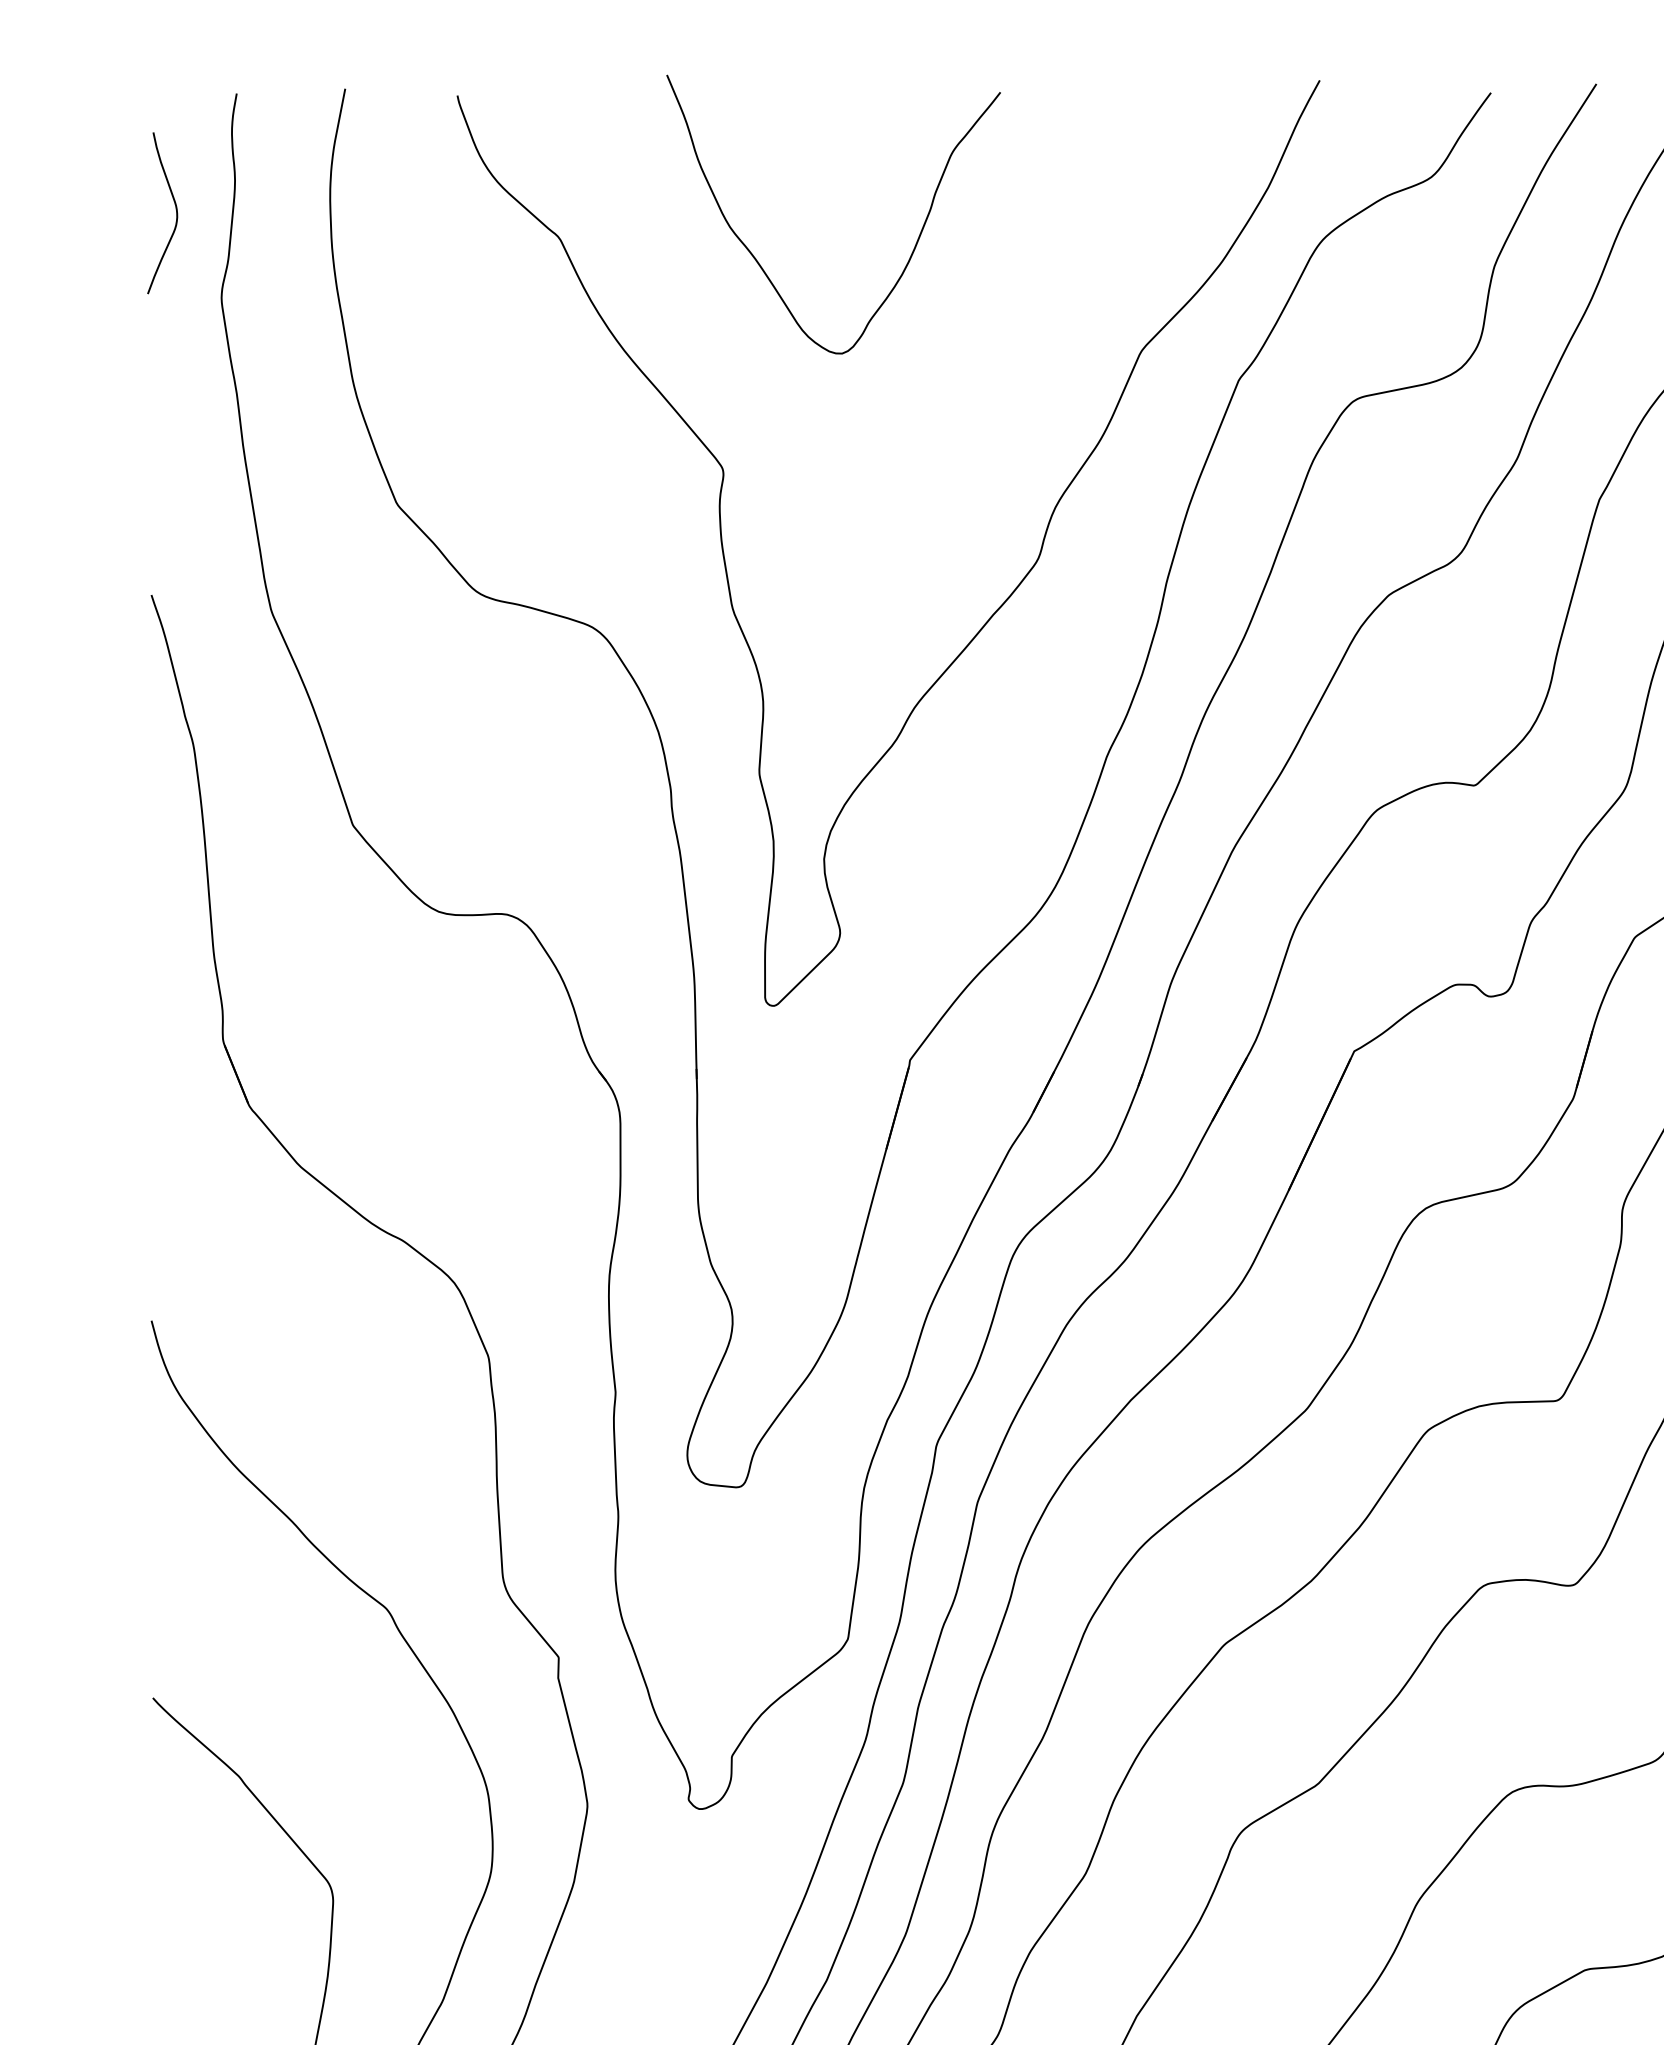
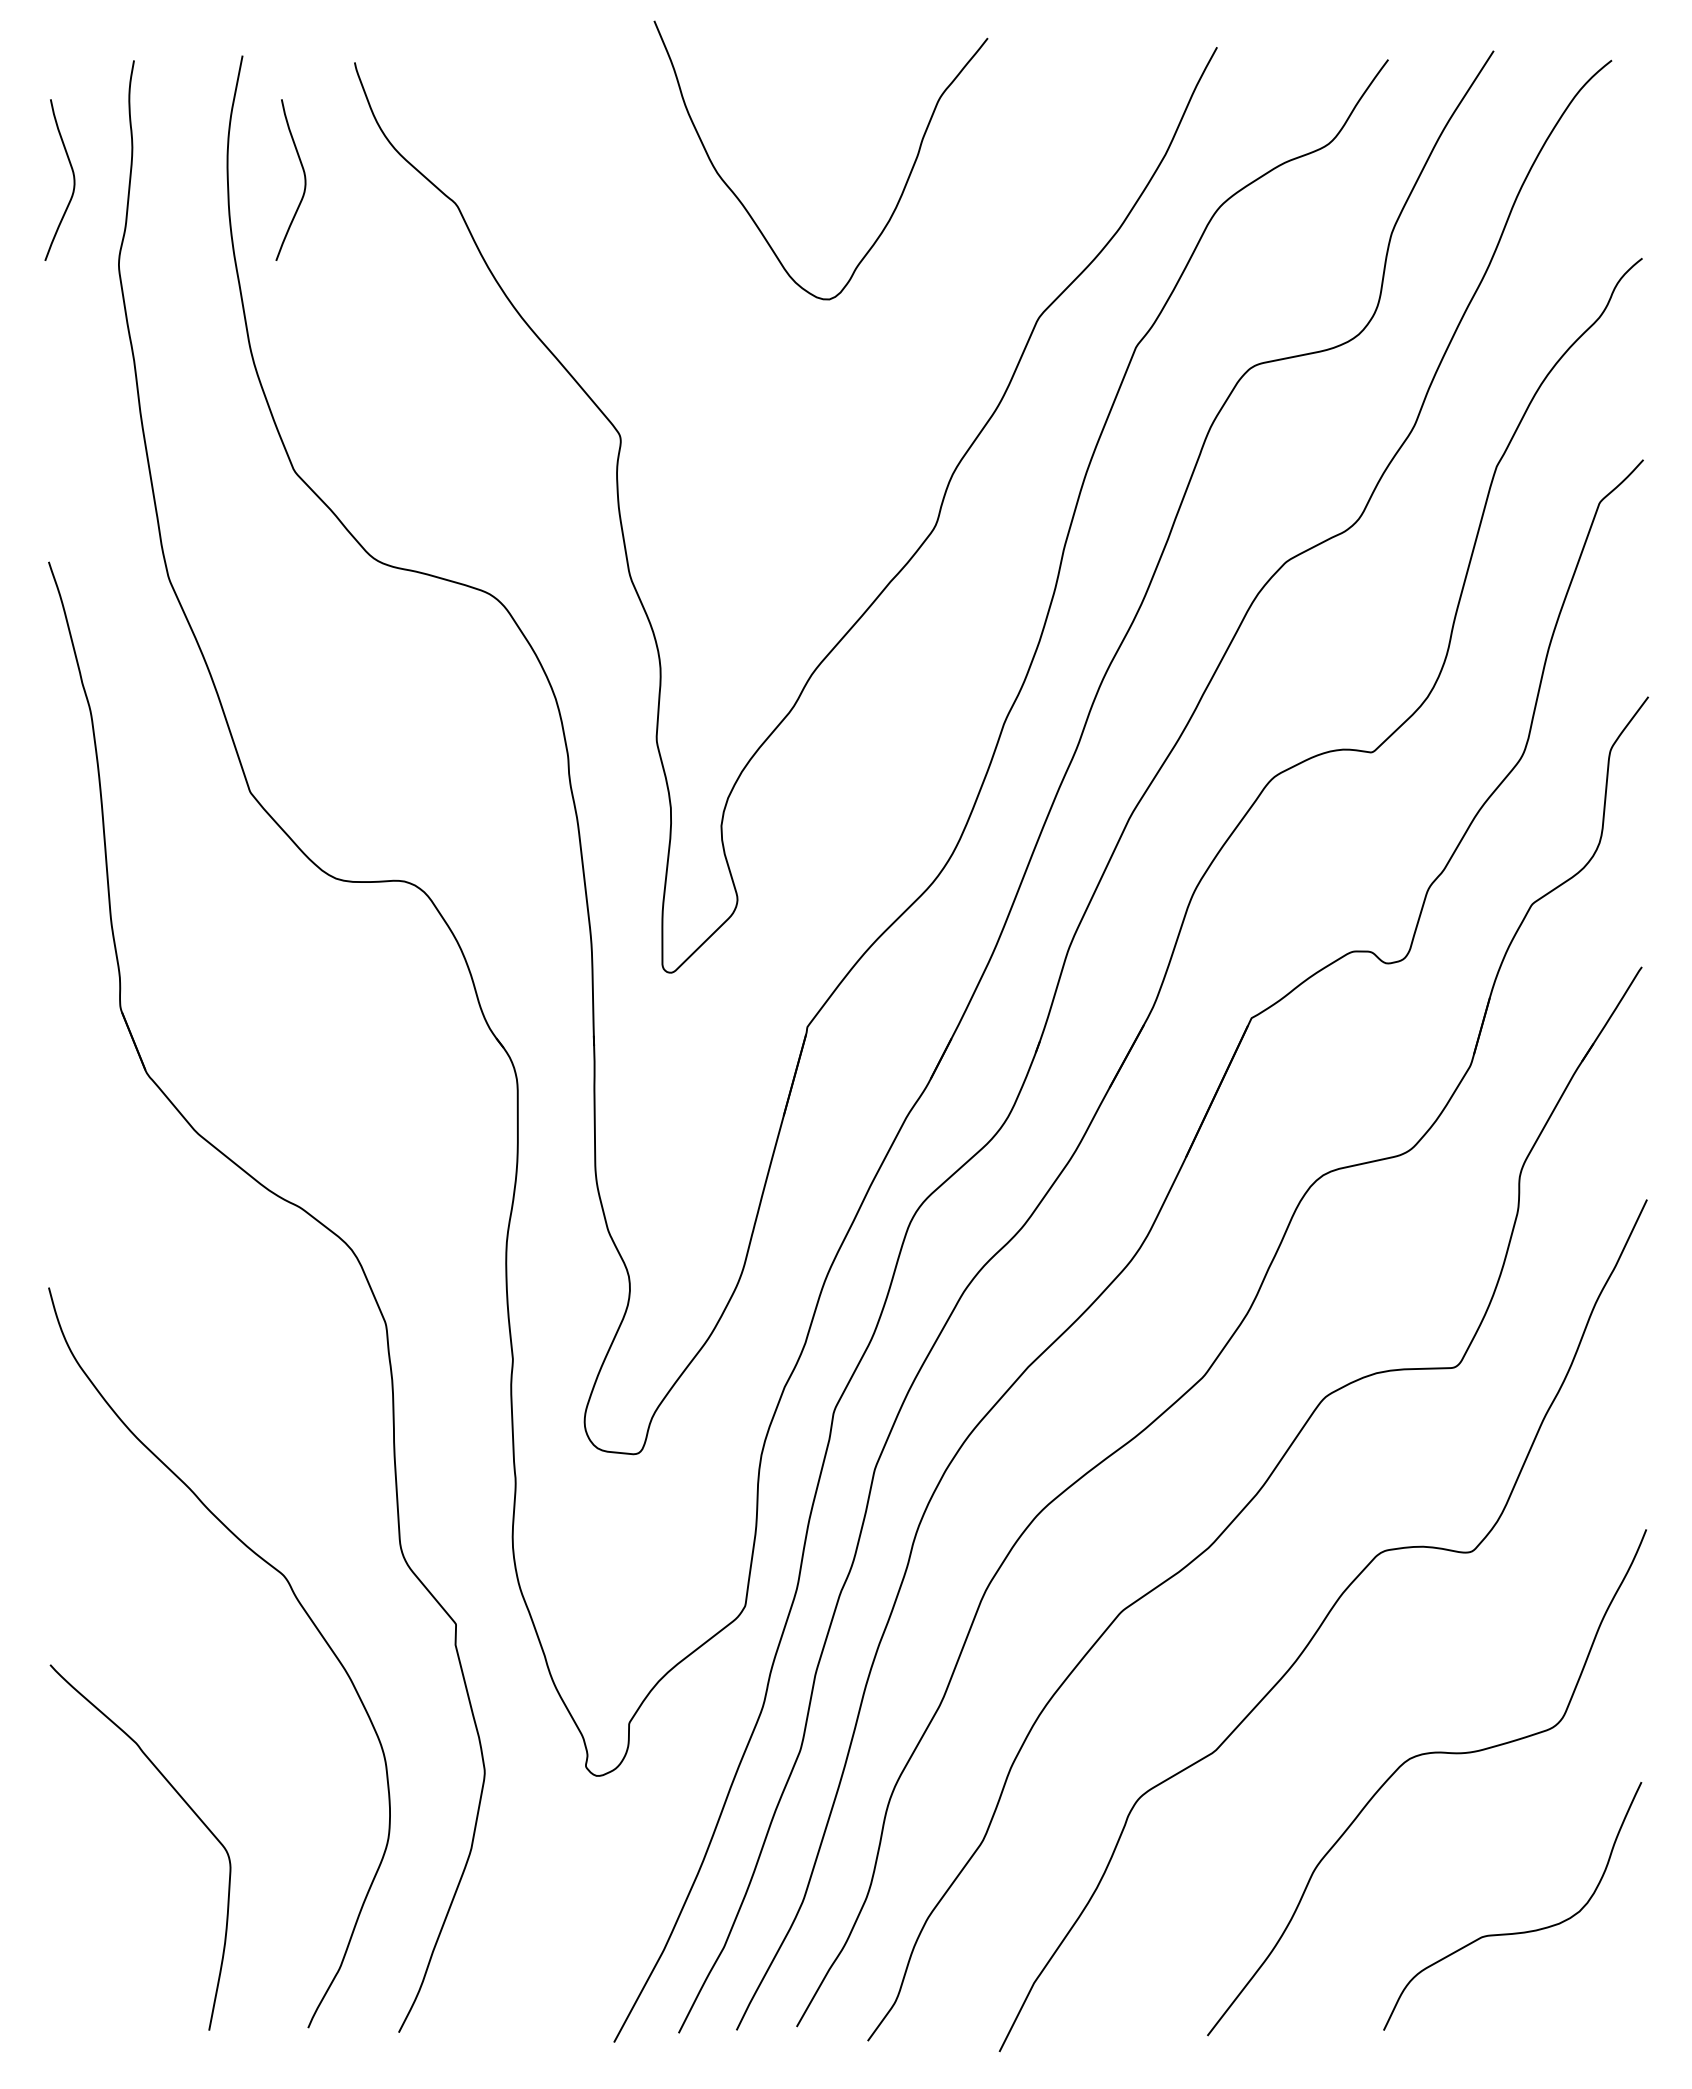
curve: (406, 207) -> (303, 174), added
curve: (914, 246) -> (901, 192), moved

